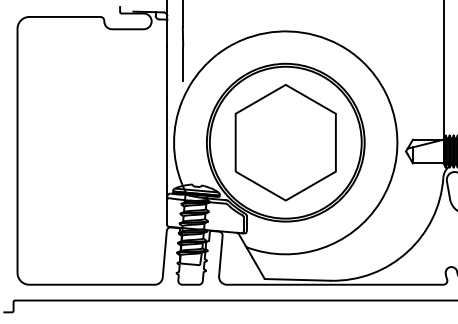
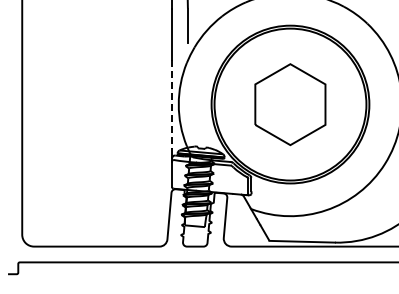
line: (167, 142) -> (172, 104), solid -> dashed
part: (285, 142) -> (290, 104), size x0.7

